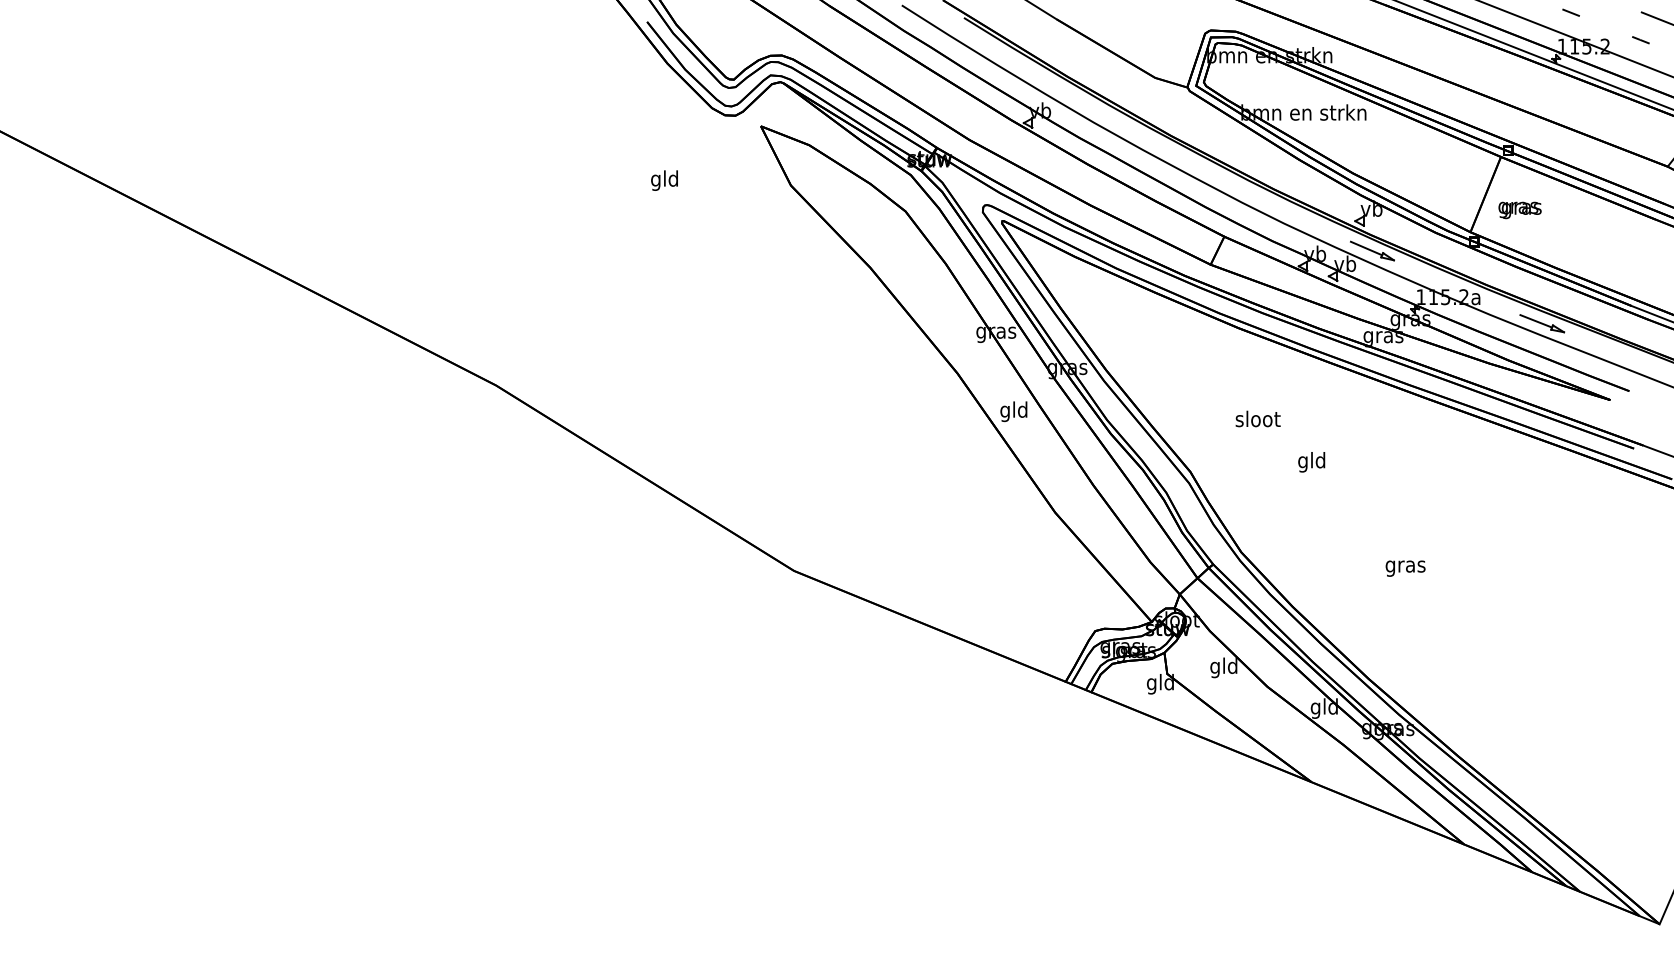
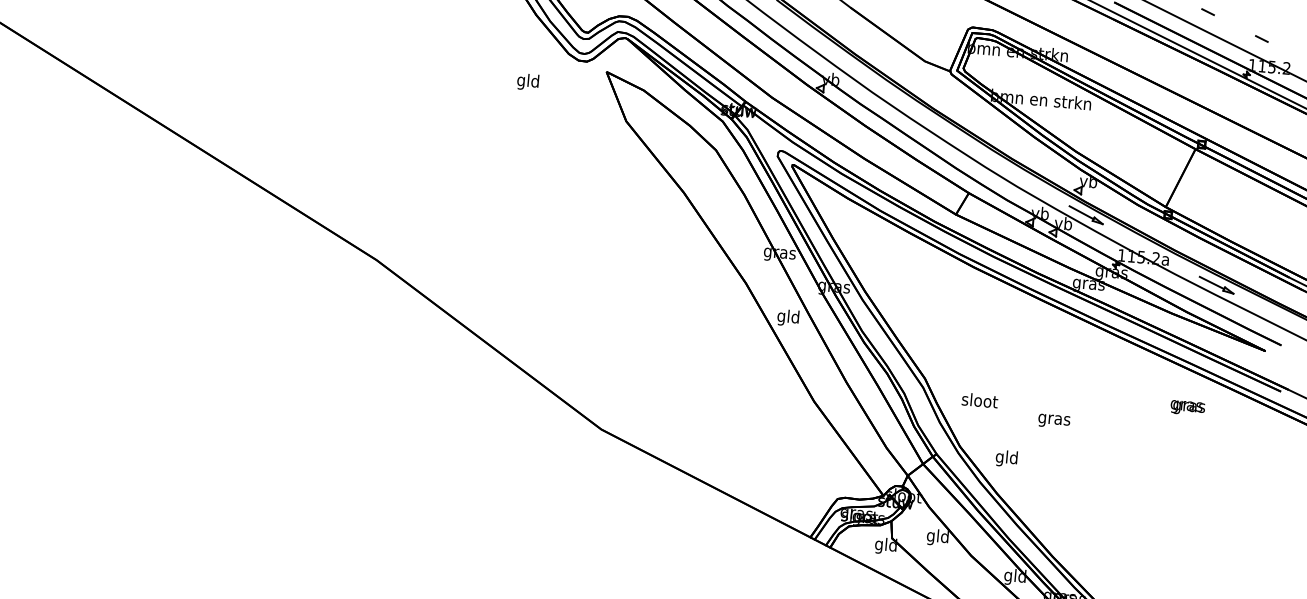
text: (664, 180) -> (528, 81), moved
text: (1519, 210) -> (1187, 408), moved
text: (1257, 418) -> (979, 400), moved
text: (1311, 462) -> (1006, 458), moved
text: (1405, 568) -> (1054, 421), moved

